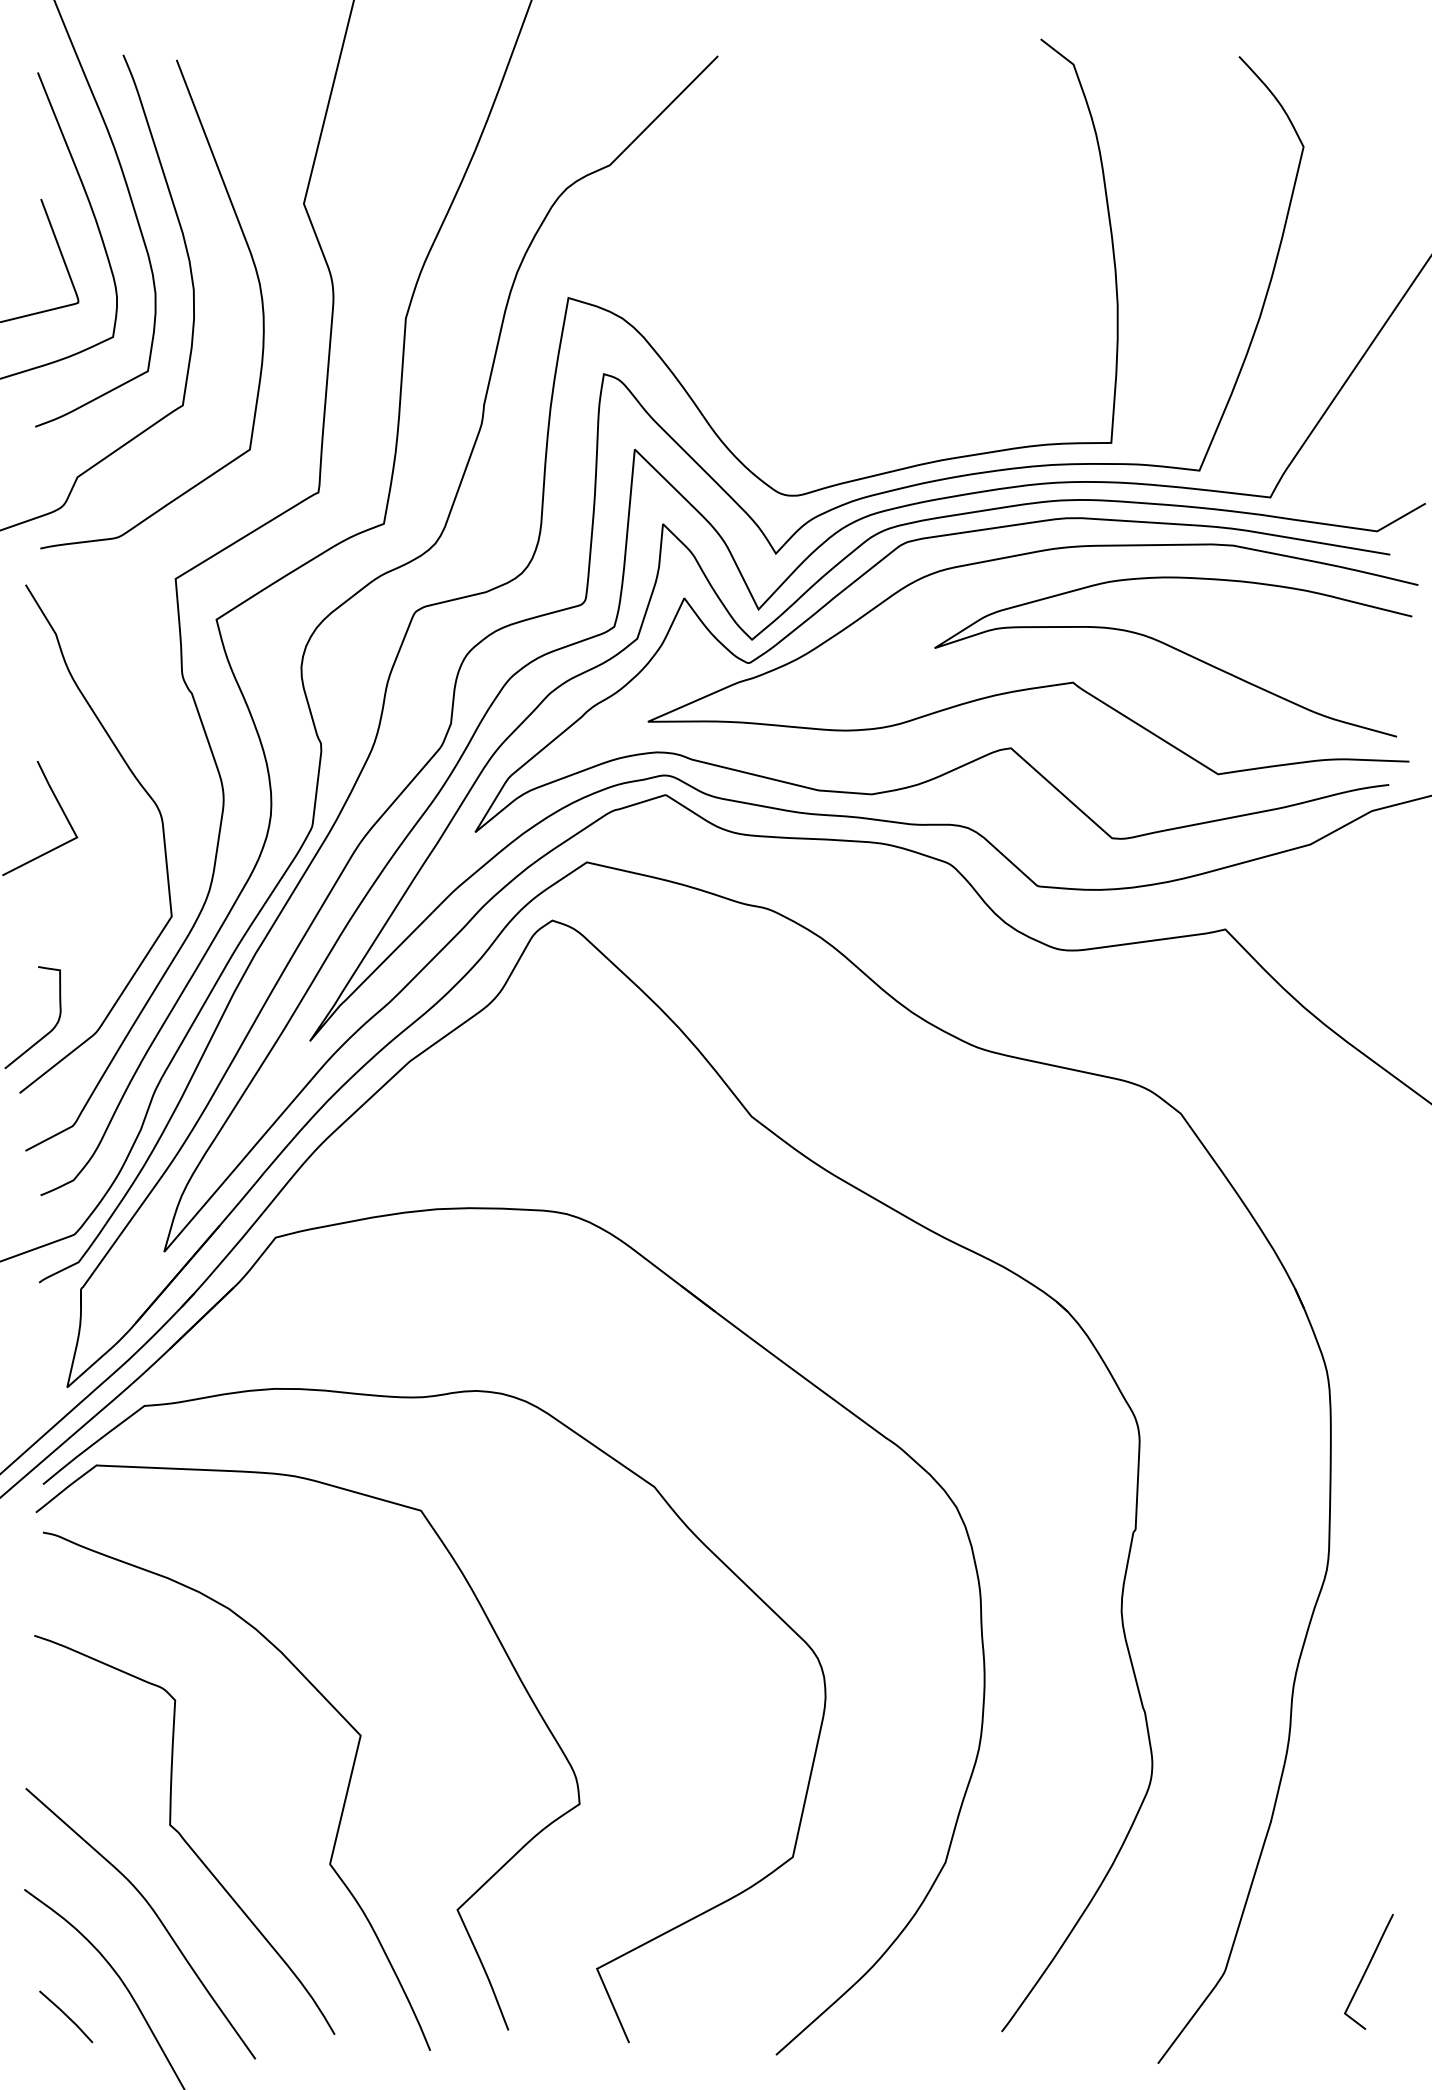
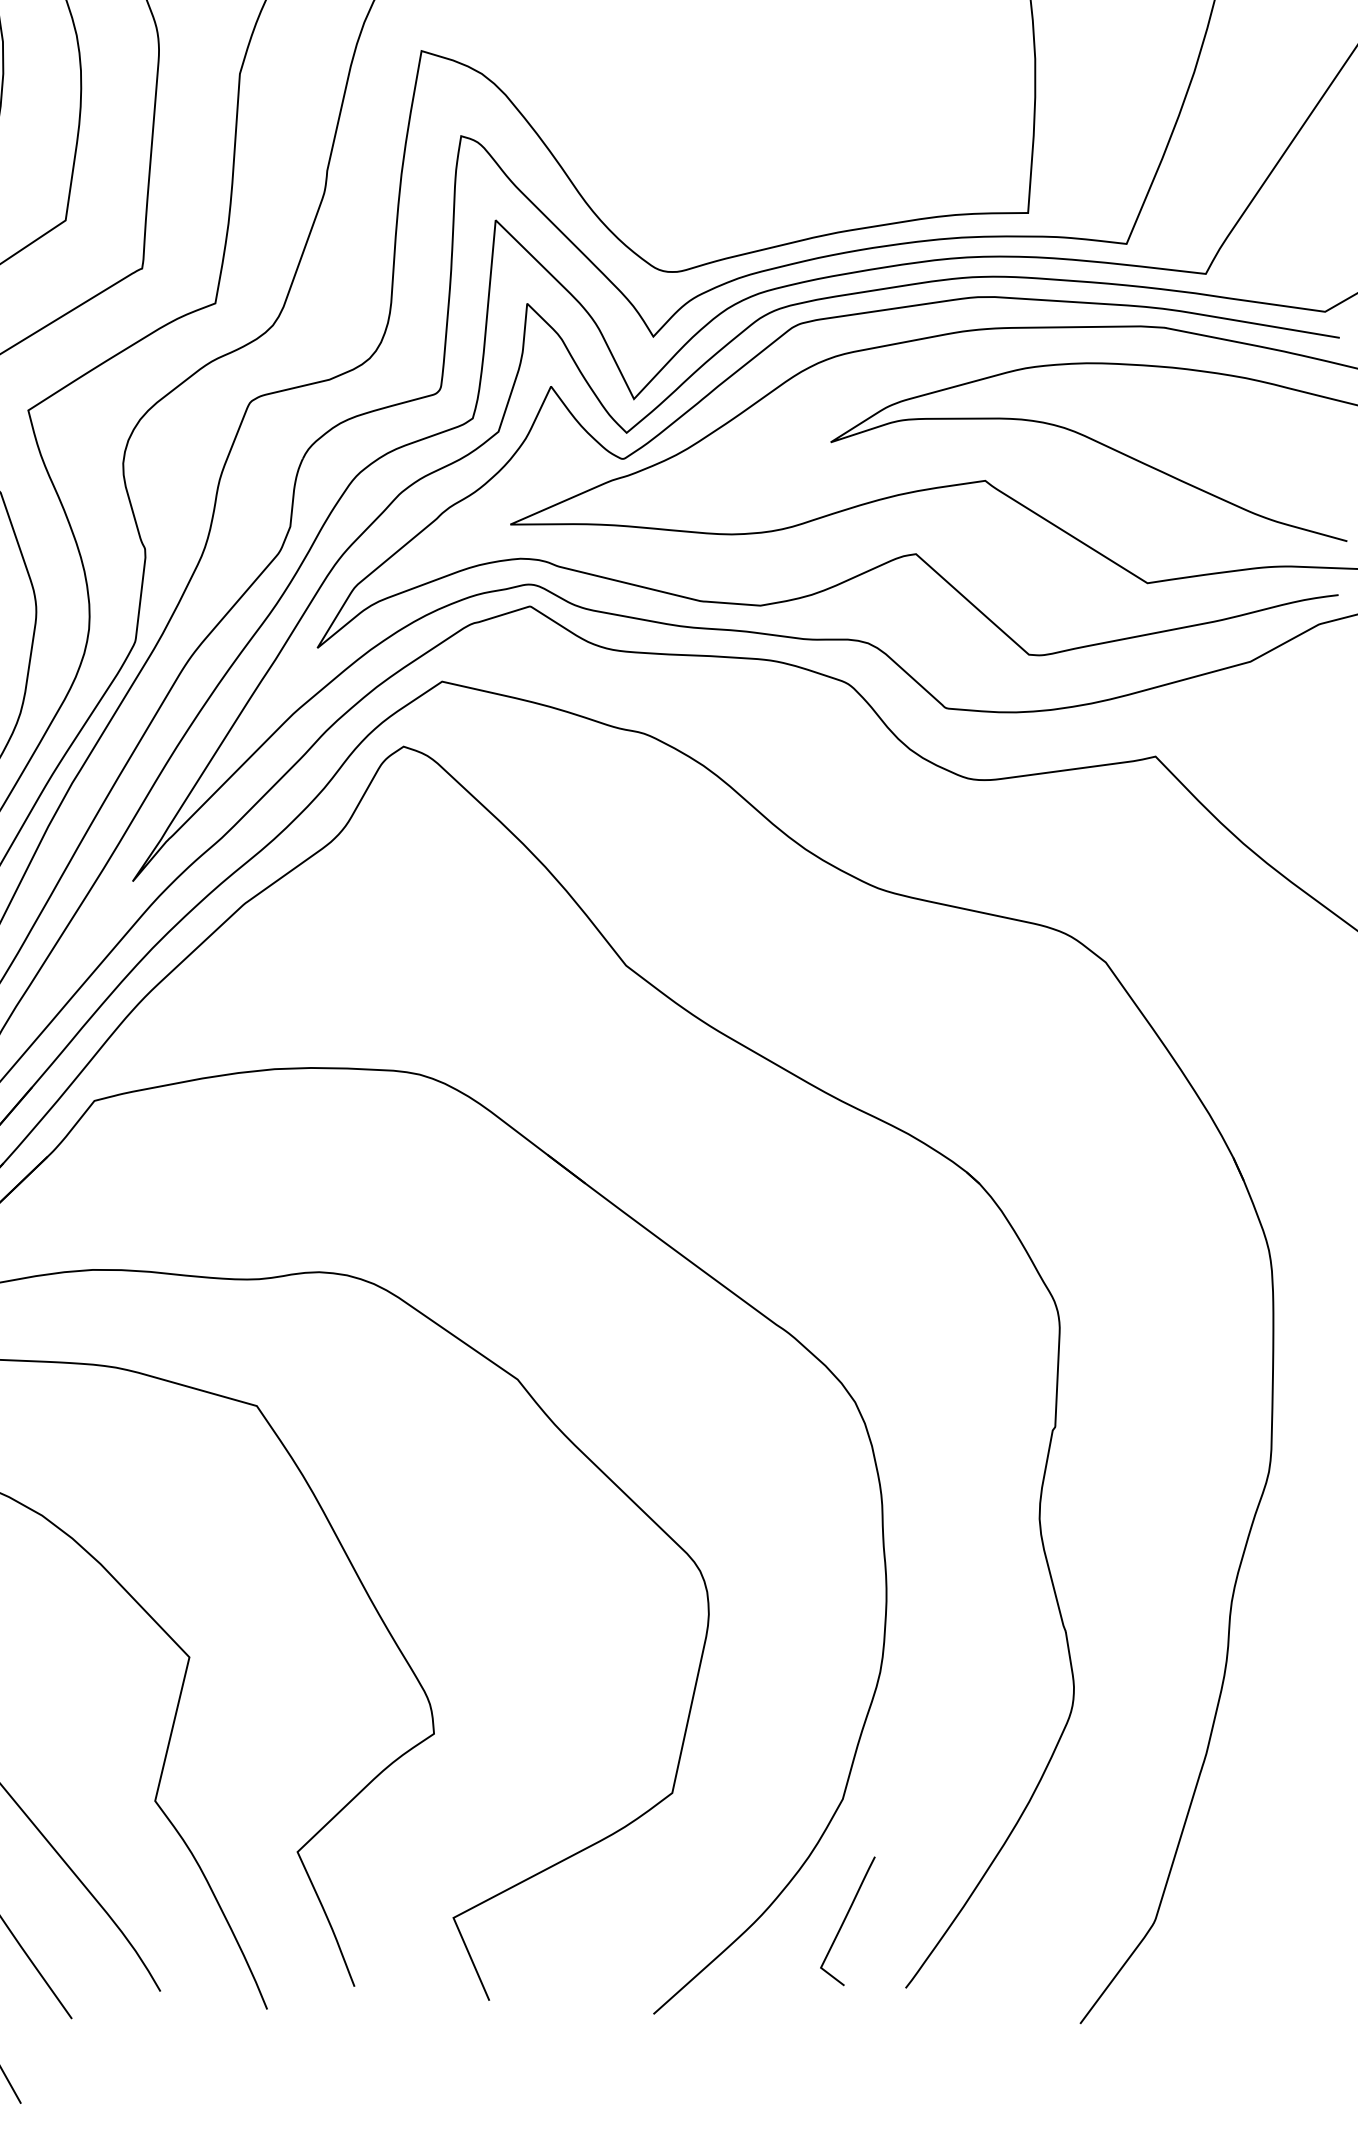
curve: (1367, 1970) -> (846, 1919), moved

